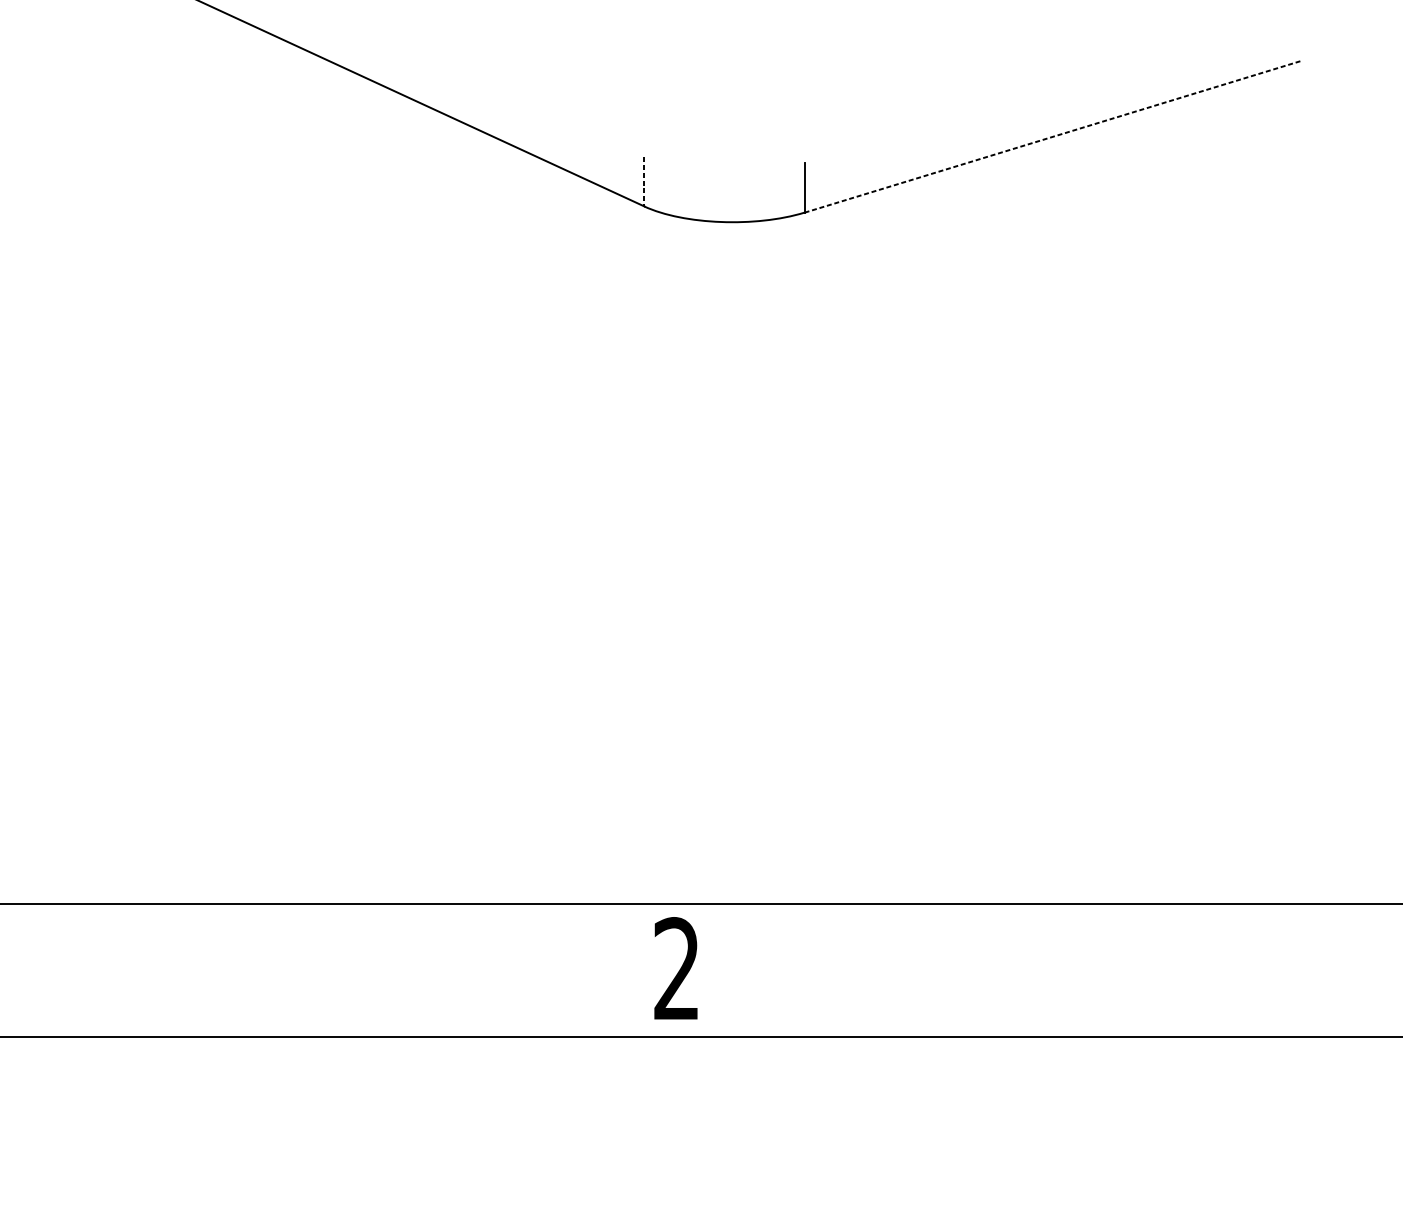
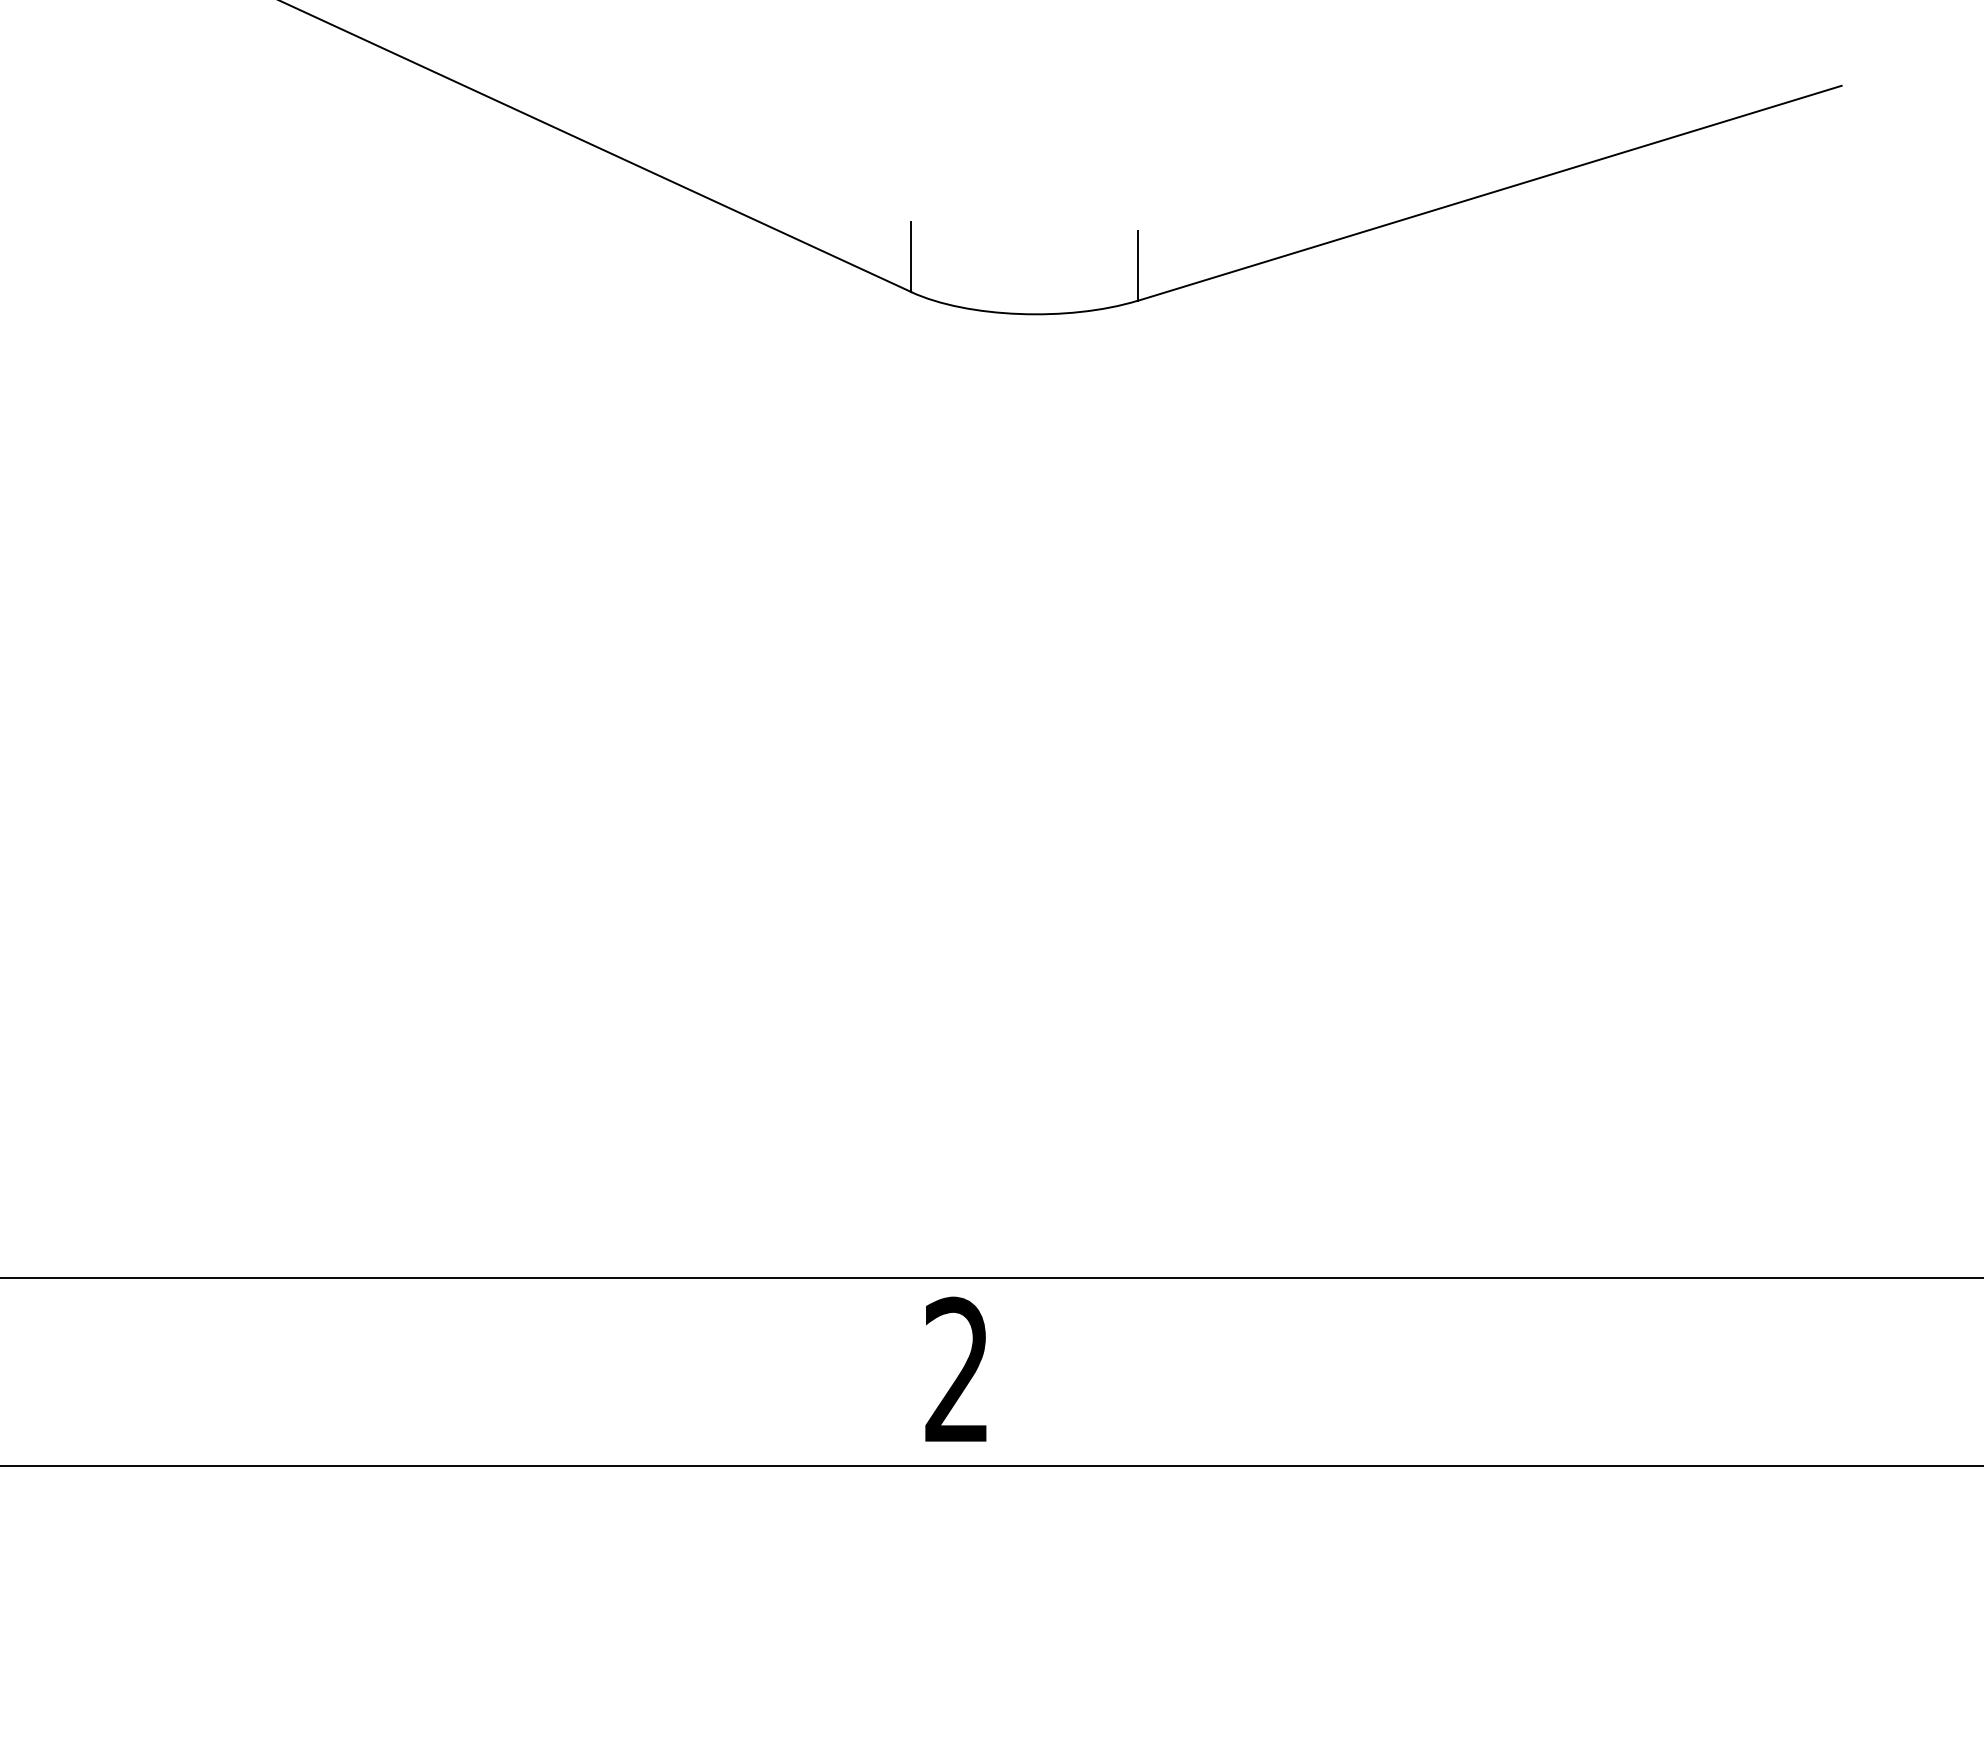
line: (1053, 136) -> (1489, 193), dashed -> solid
line: (644, 182) -> (911, 257), dashed -> solid

